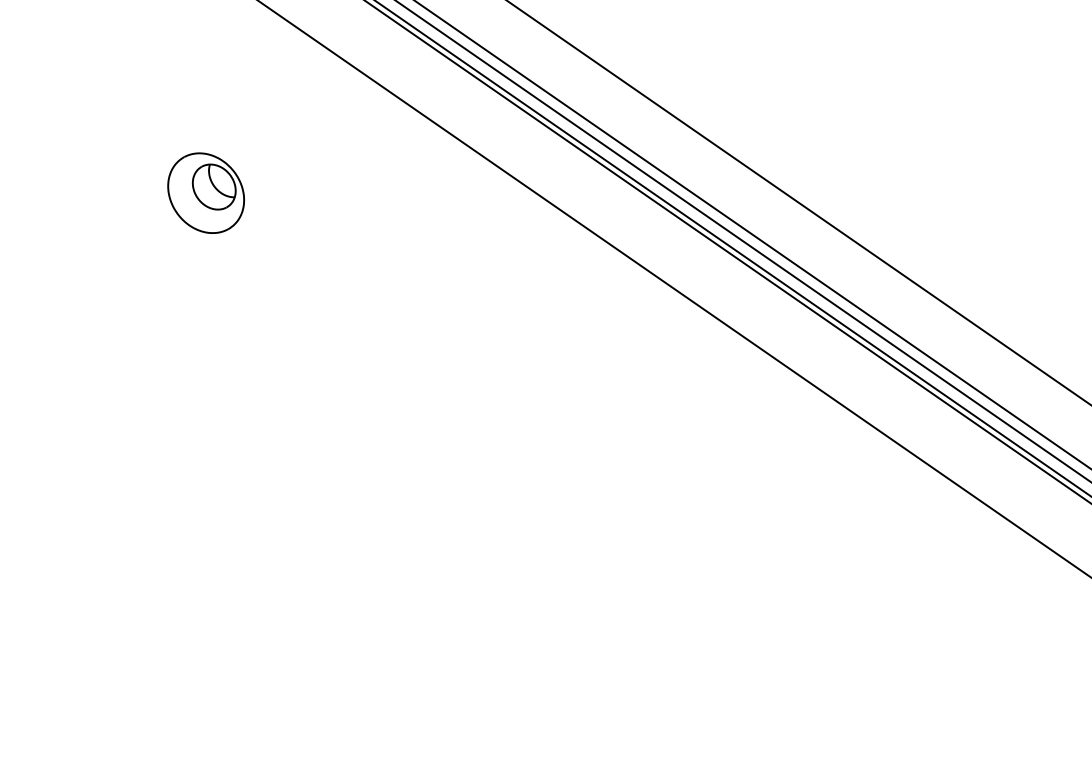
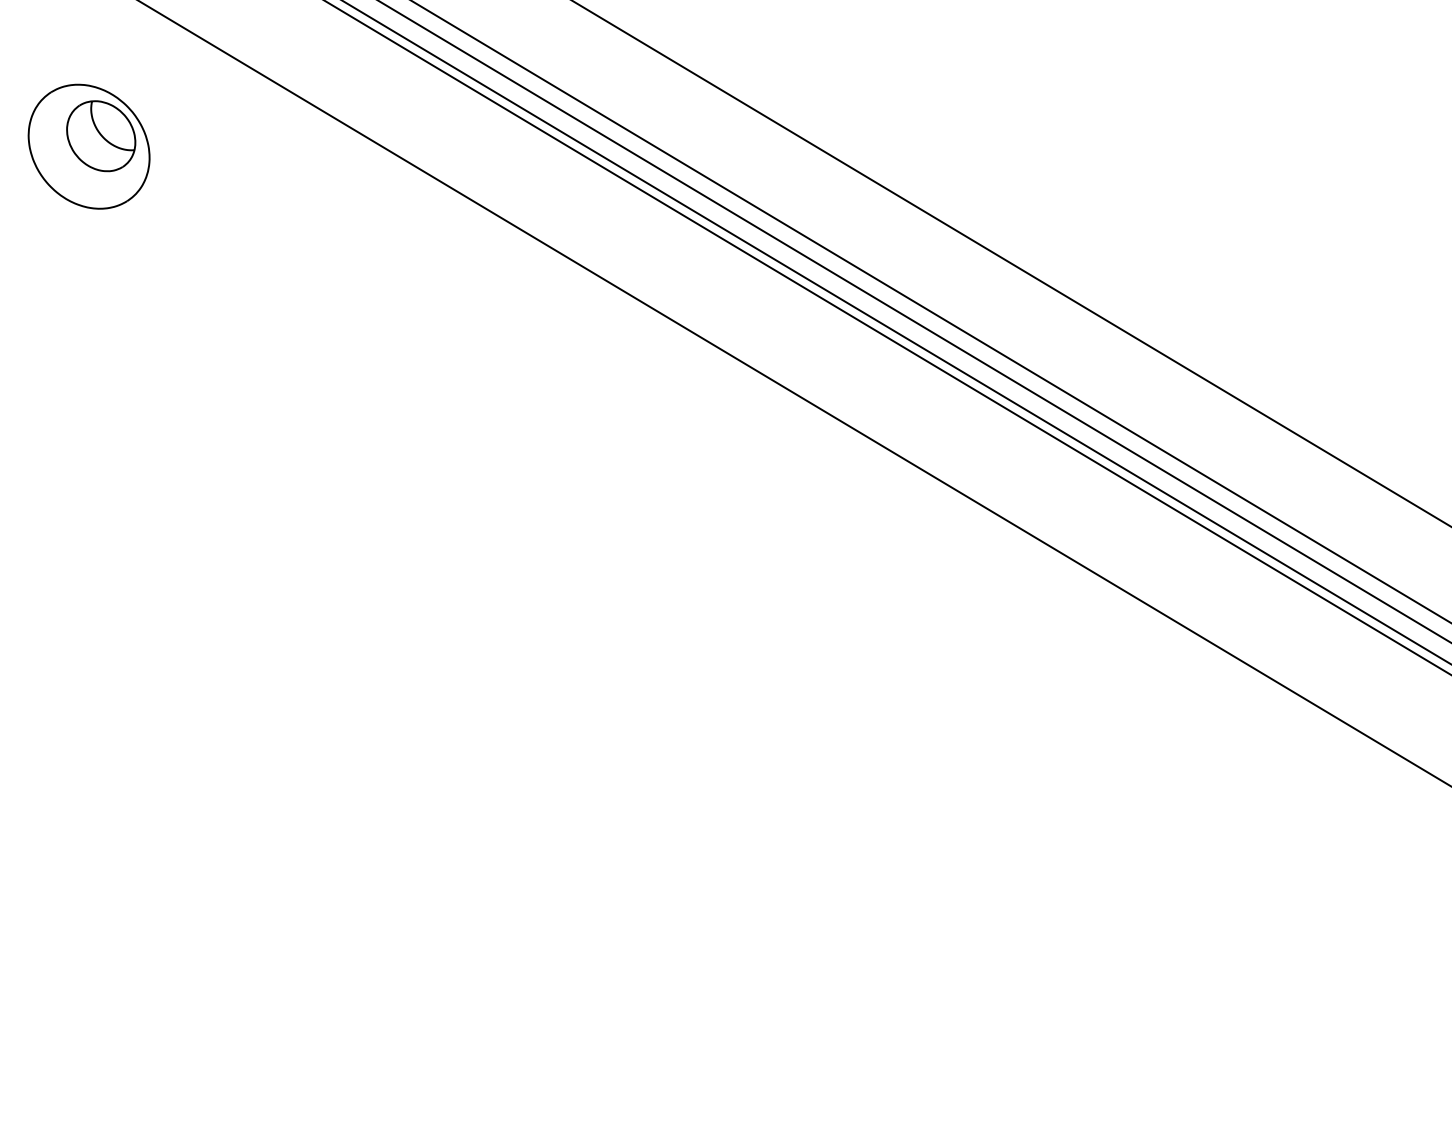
part: (205, 192) -> (88, 145), moved

